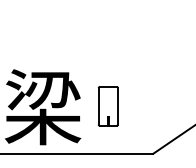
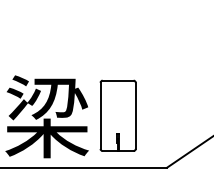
part: (108, 106) -> (118, 116), size x1.67

